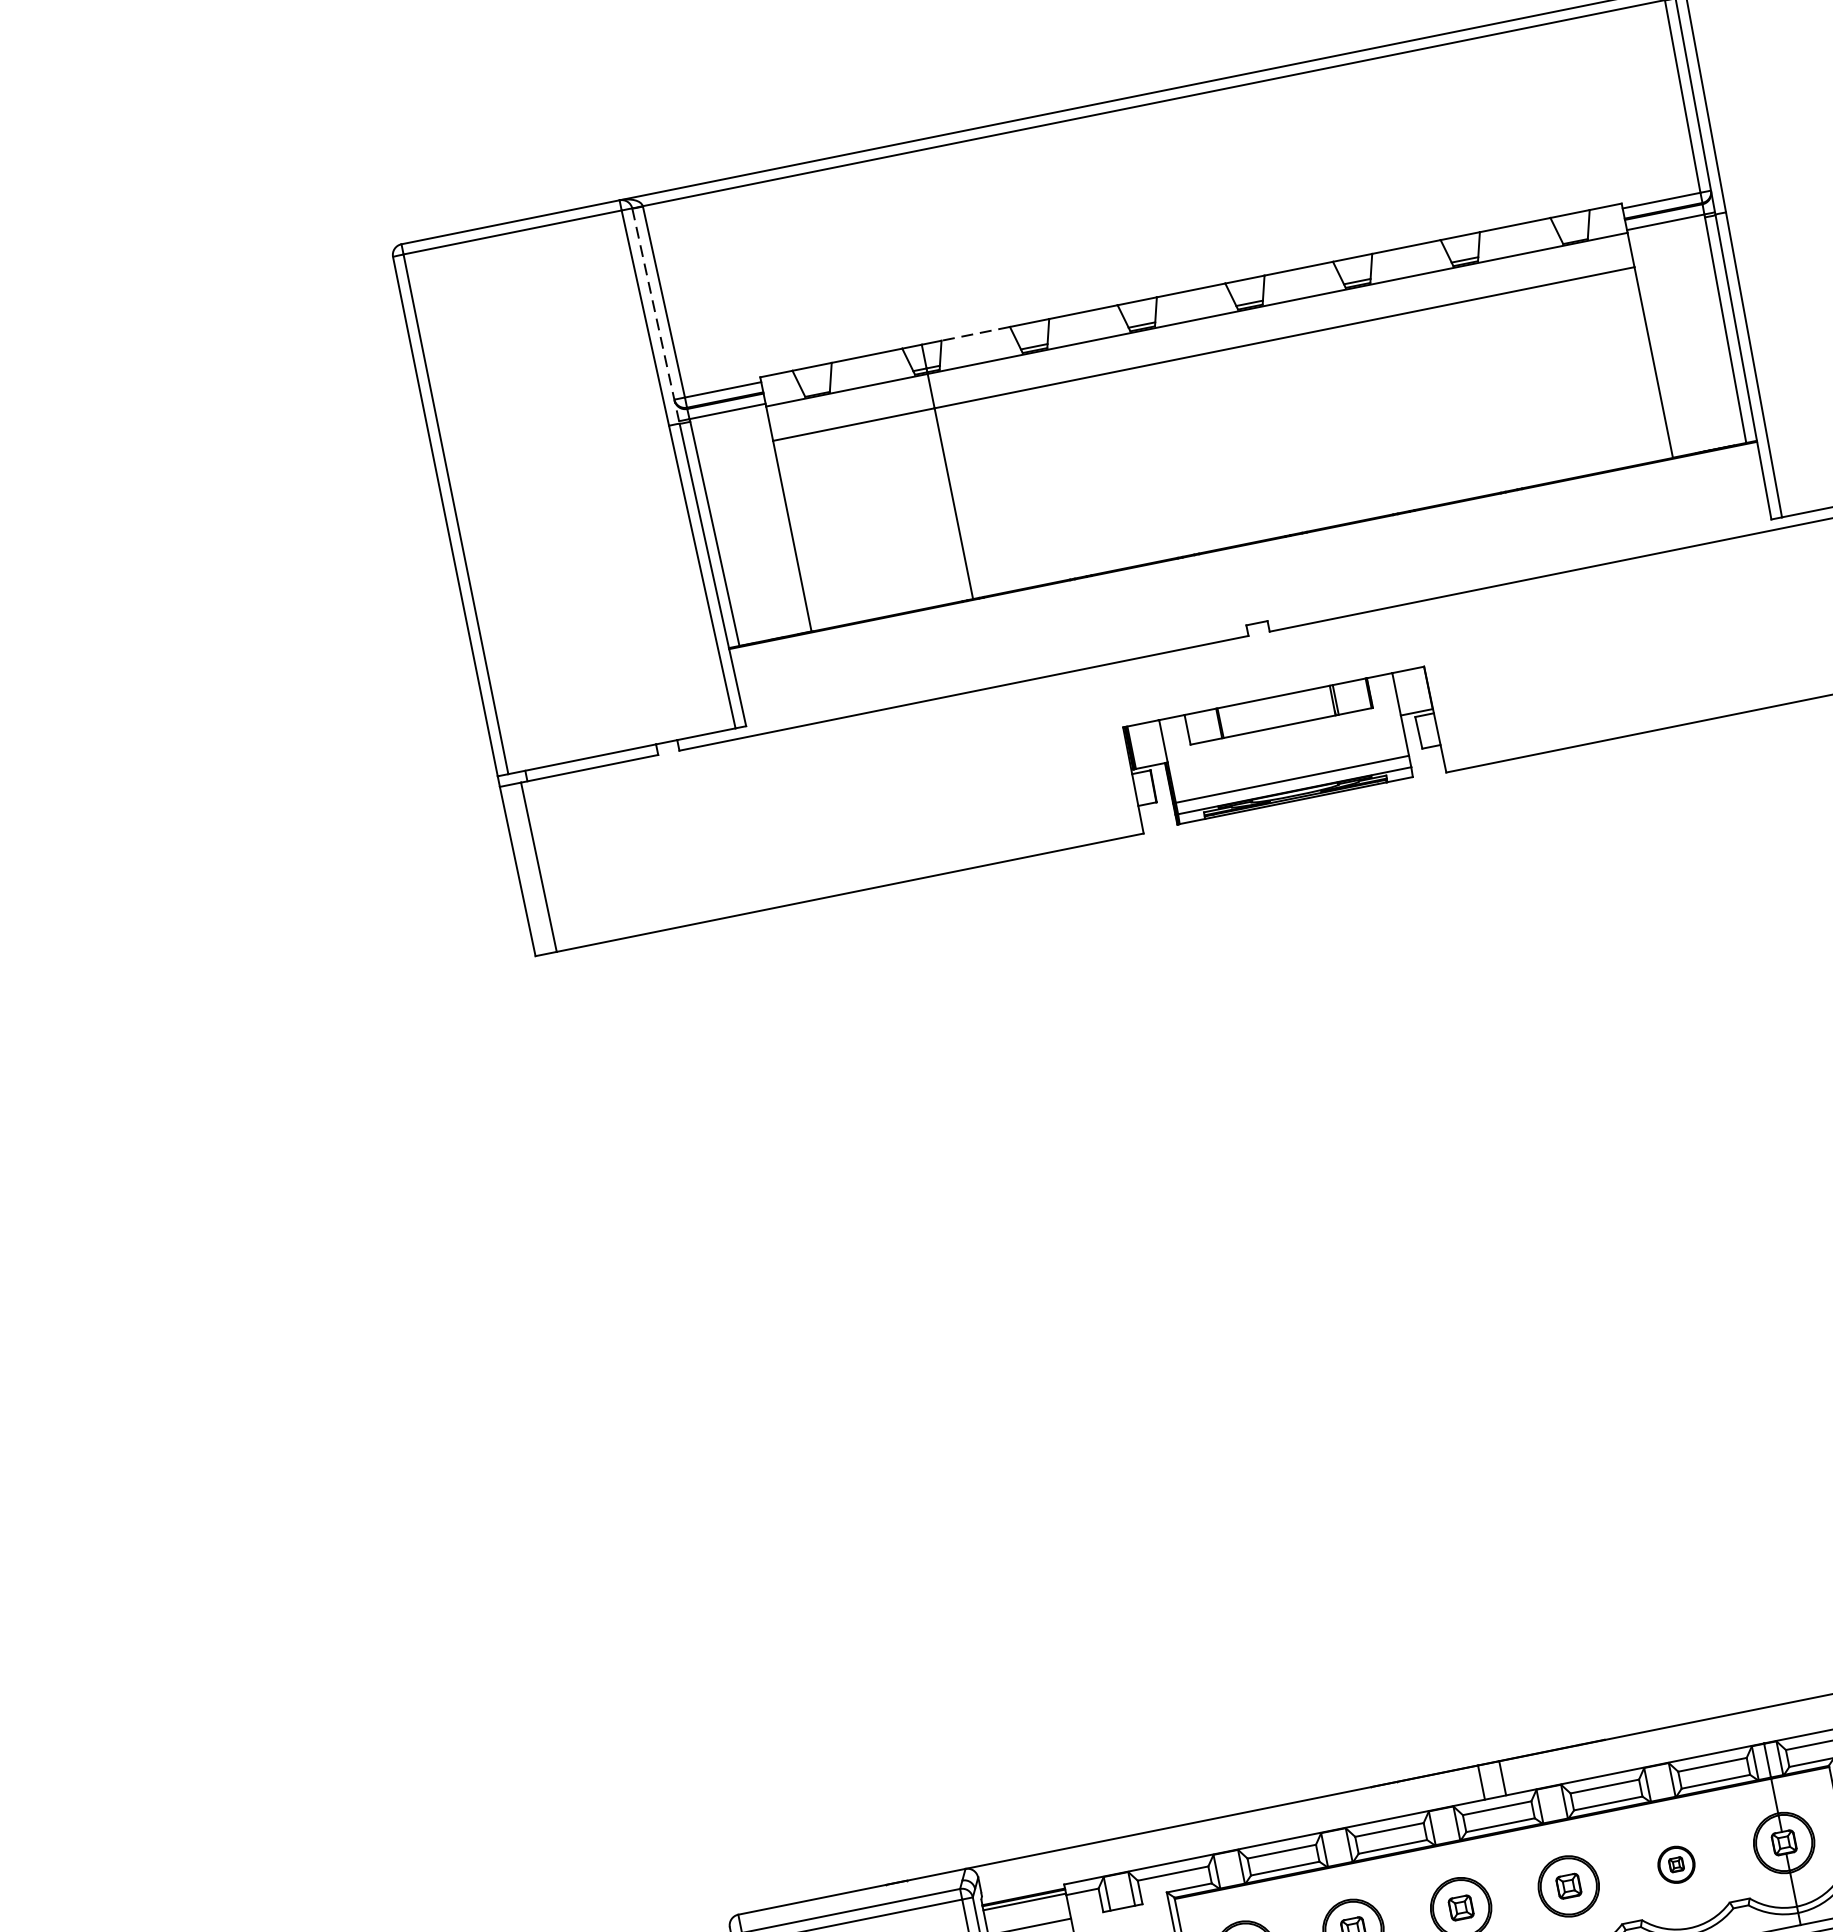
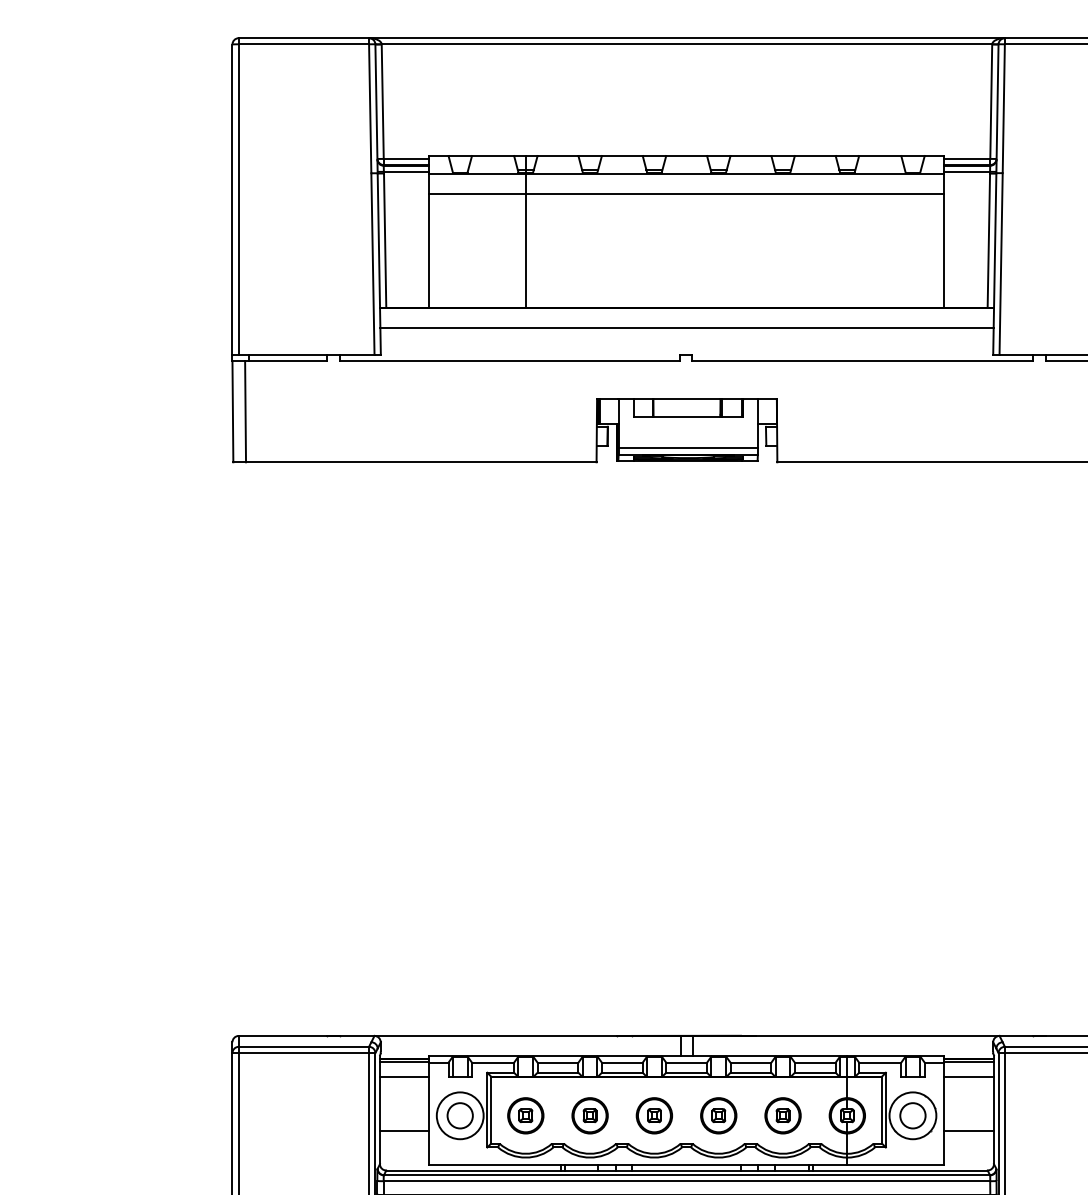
line: (655, 315) -> (376, 108), dashed -> solid
line: (975, 334) -> (557, 156), dashed -> solid
line: (1249, 579) -> (686, 328), added
part: (1675, 1864) -> (782, 1115), size x1.67

